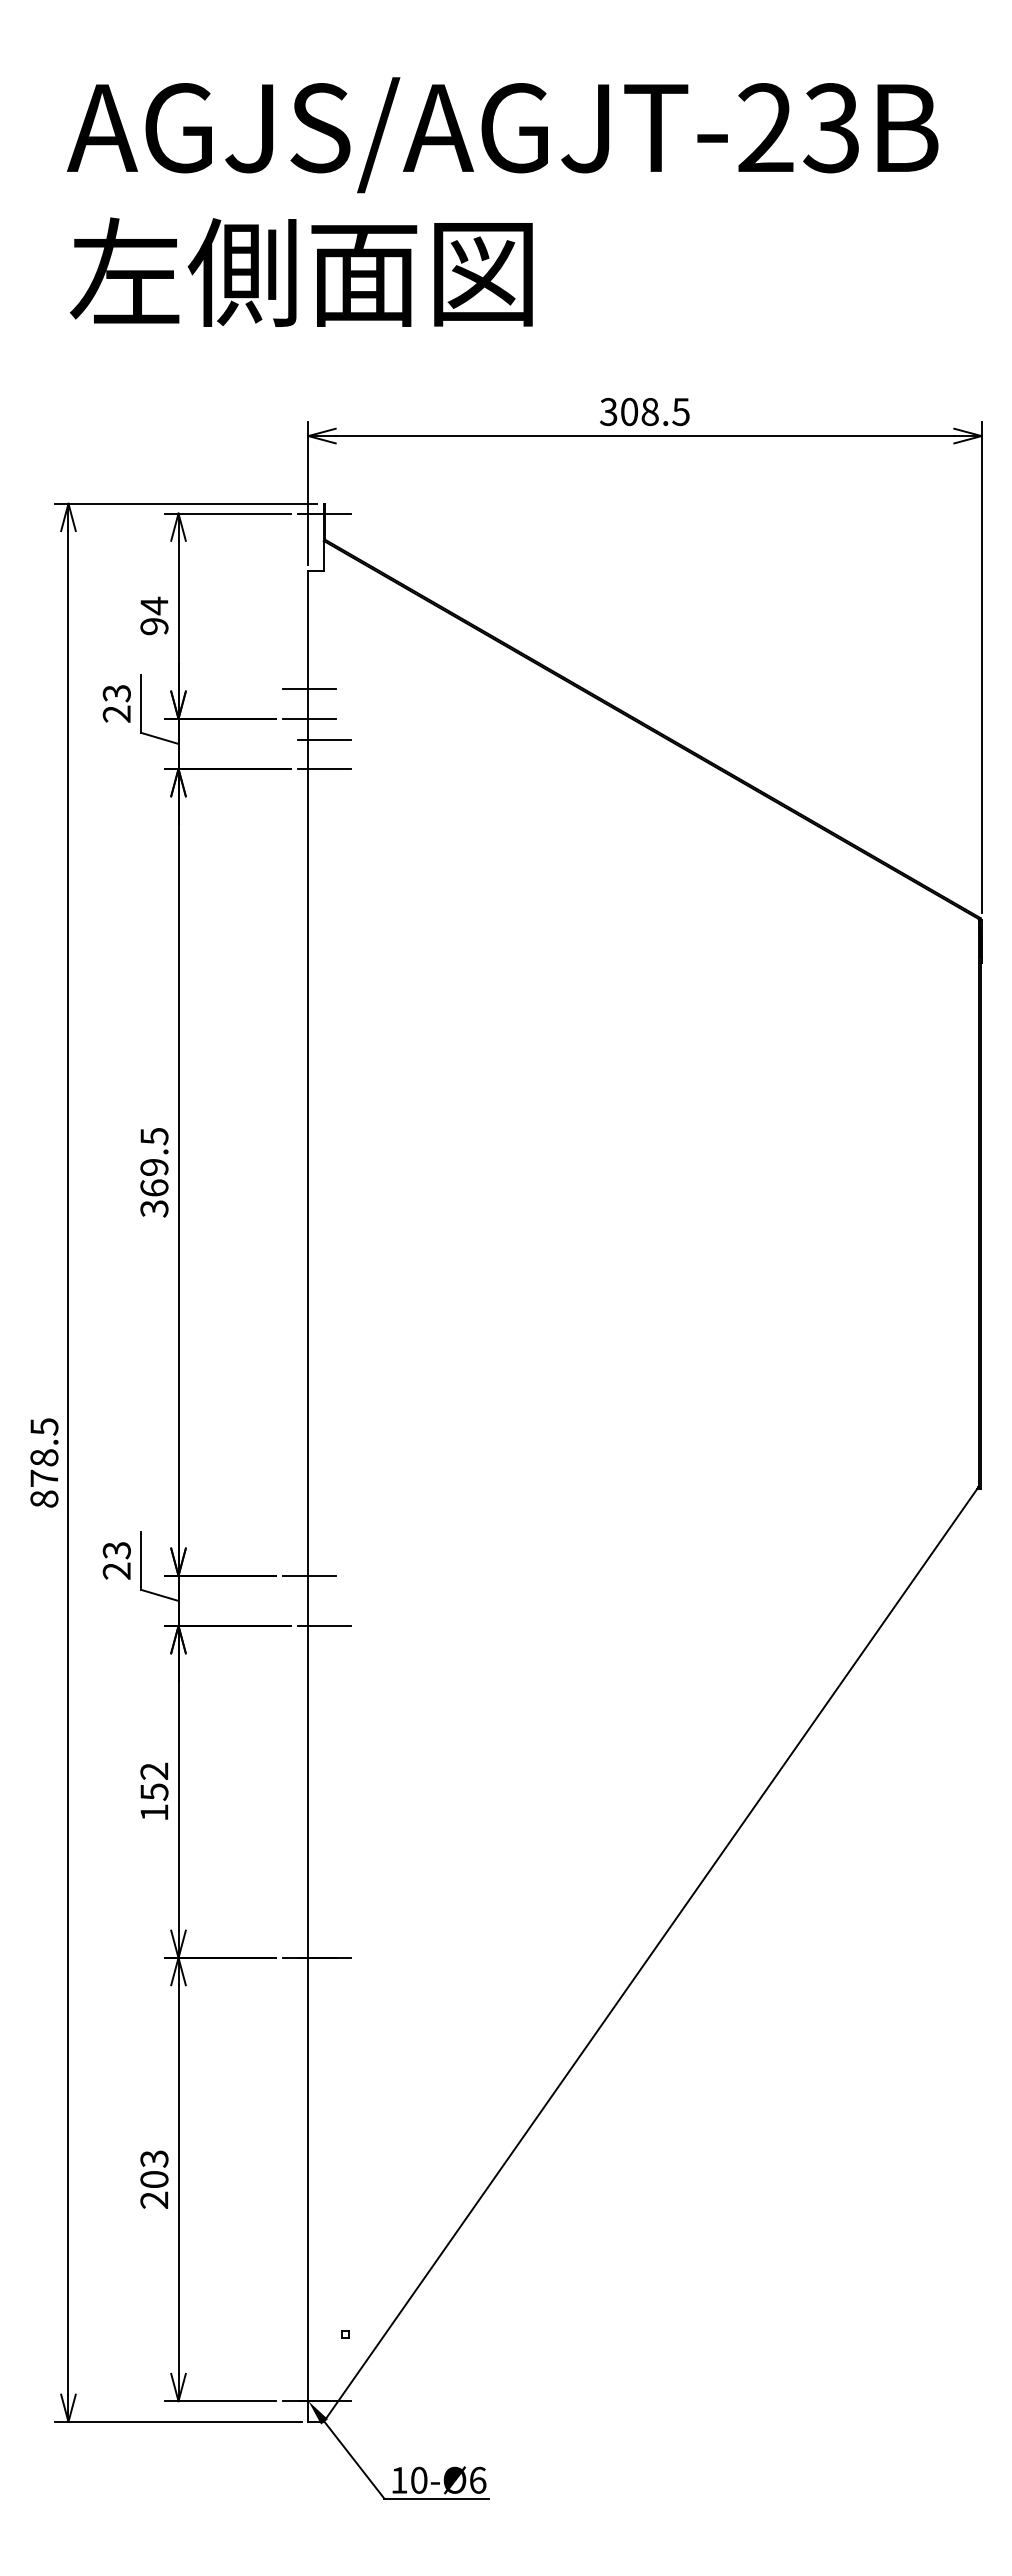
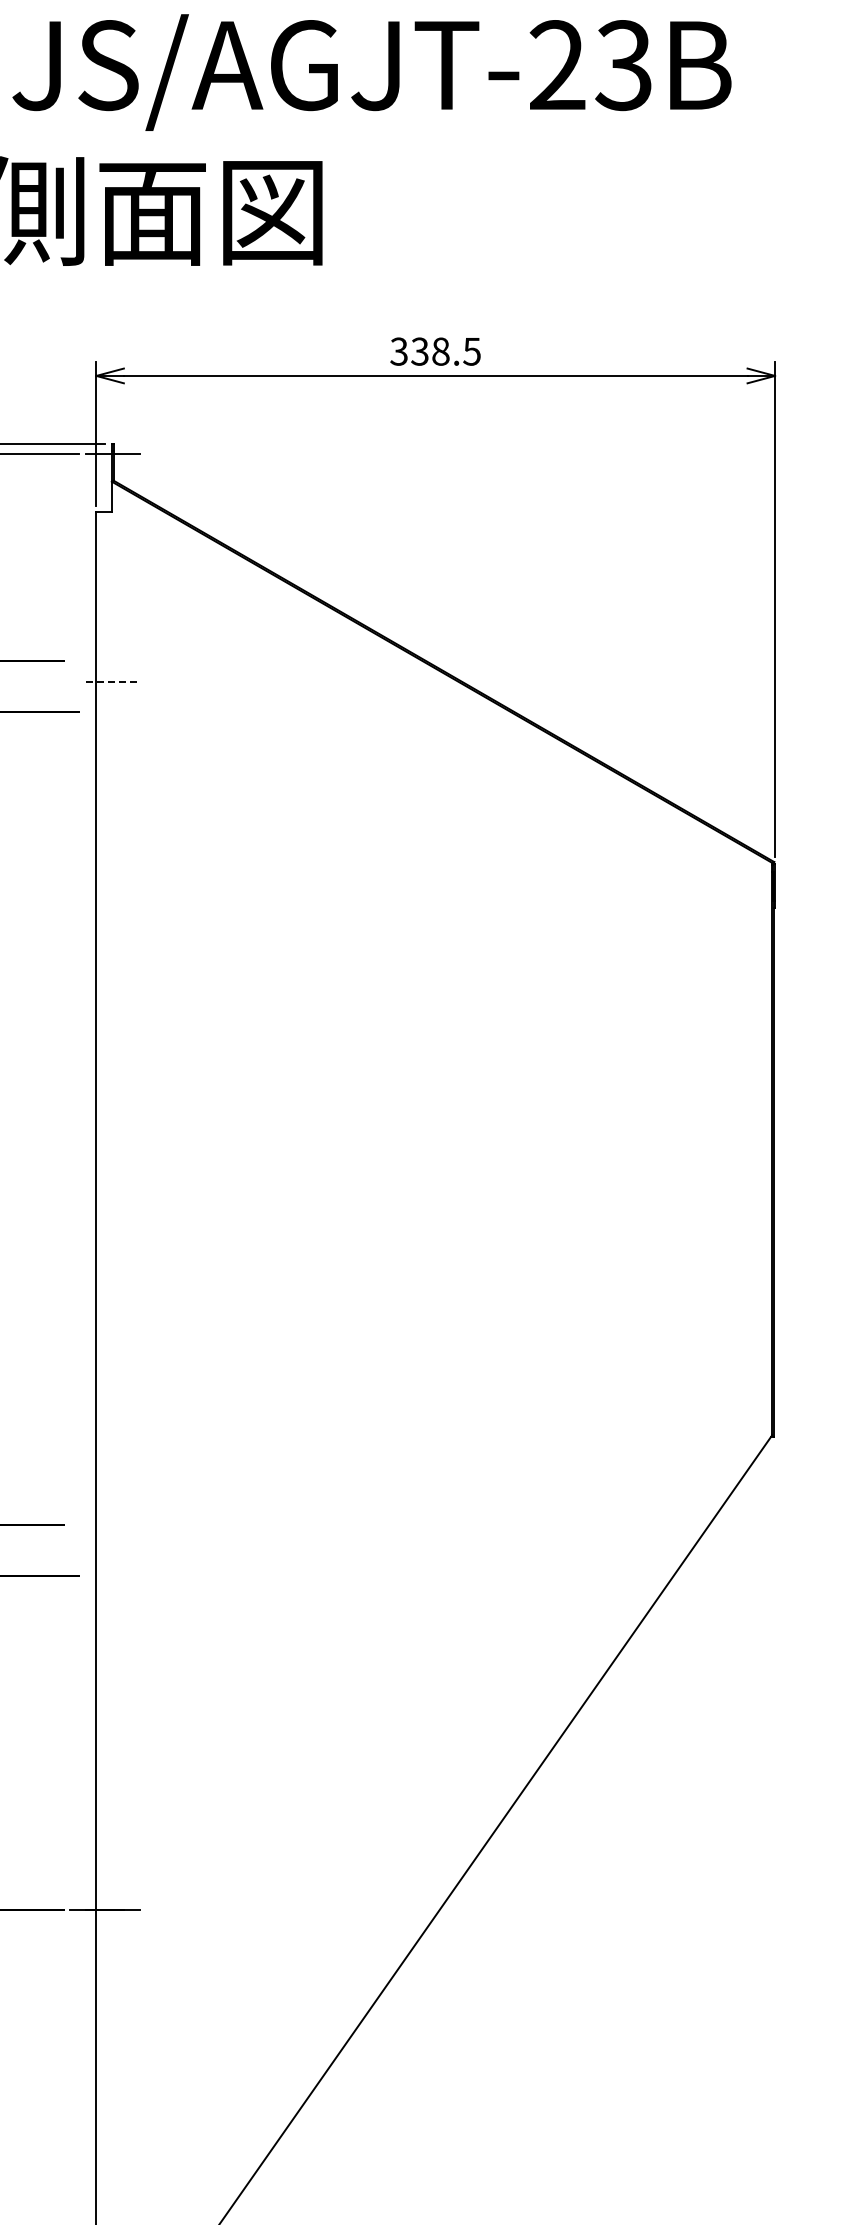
text: (629, 411) -> (420, 351), 308.5 -> 338.5
line: (308, 689) -> (96, 631), removed
line: (308, 718) -> (96, 660), removed
line: (324, 739) -> (112, 681), solid -> dashed
line: (324, 769) -> (112, 712), removed
line: (308, 1575) -> (96, 1524), removed
line: (324, 1626) -> (112, 1576), removed

